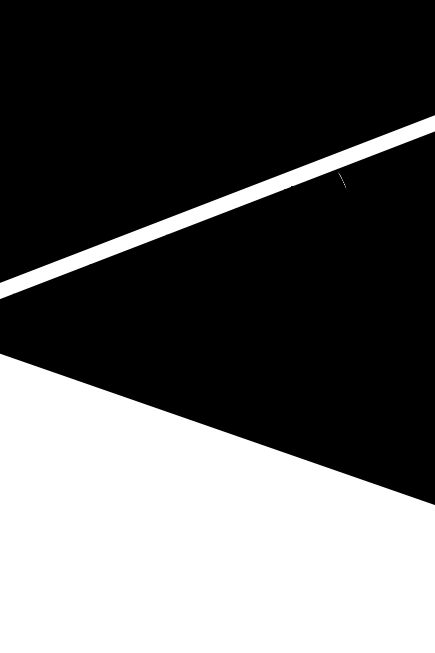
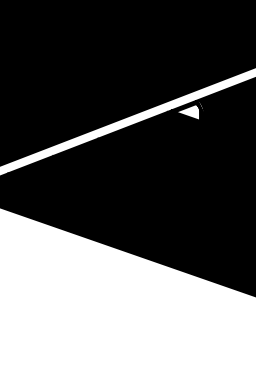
fill: (318, 191) -> (187, 112), removed

